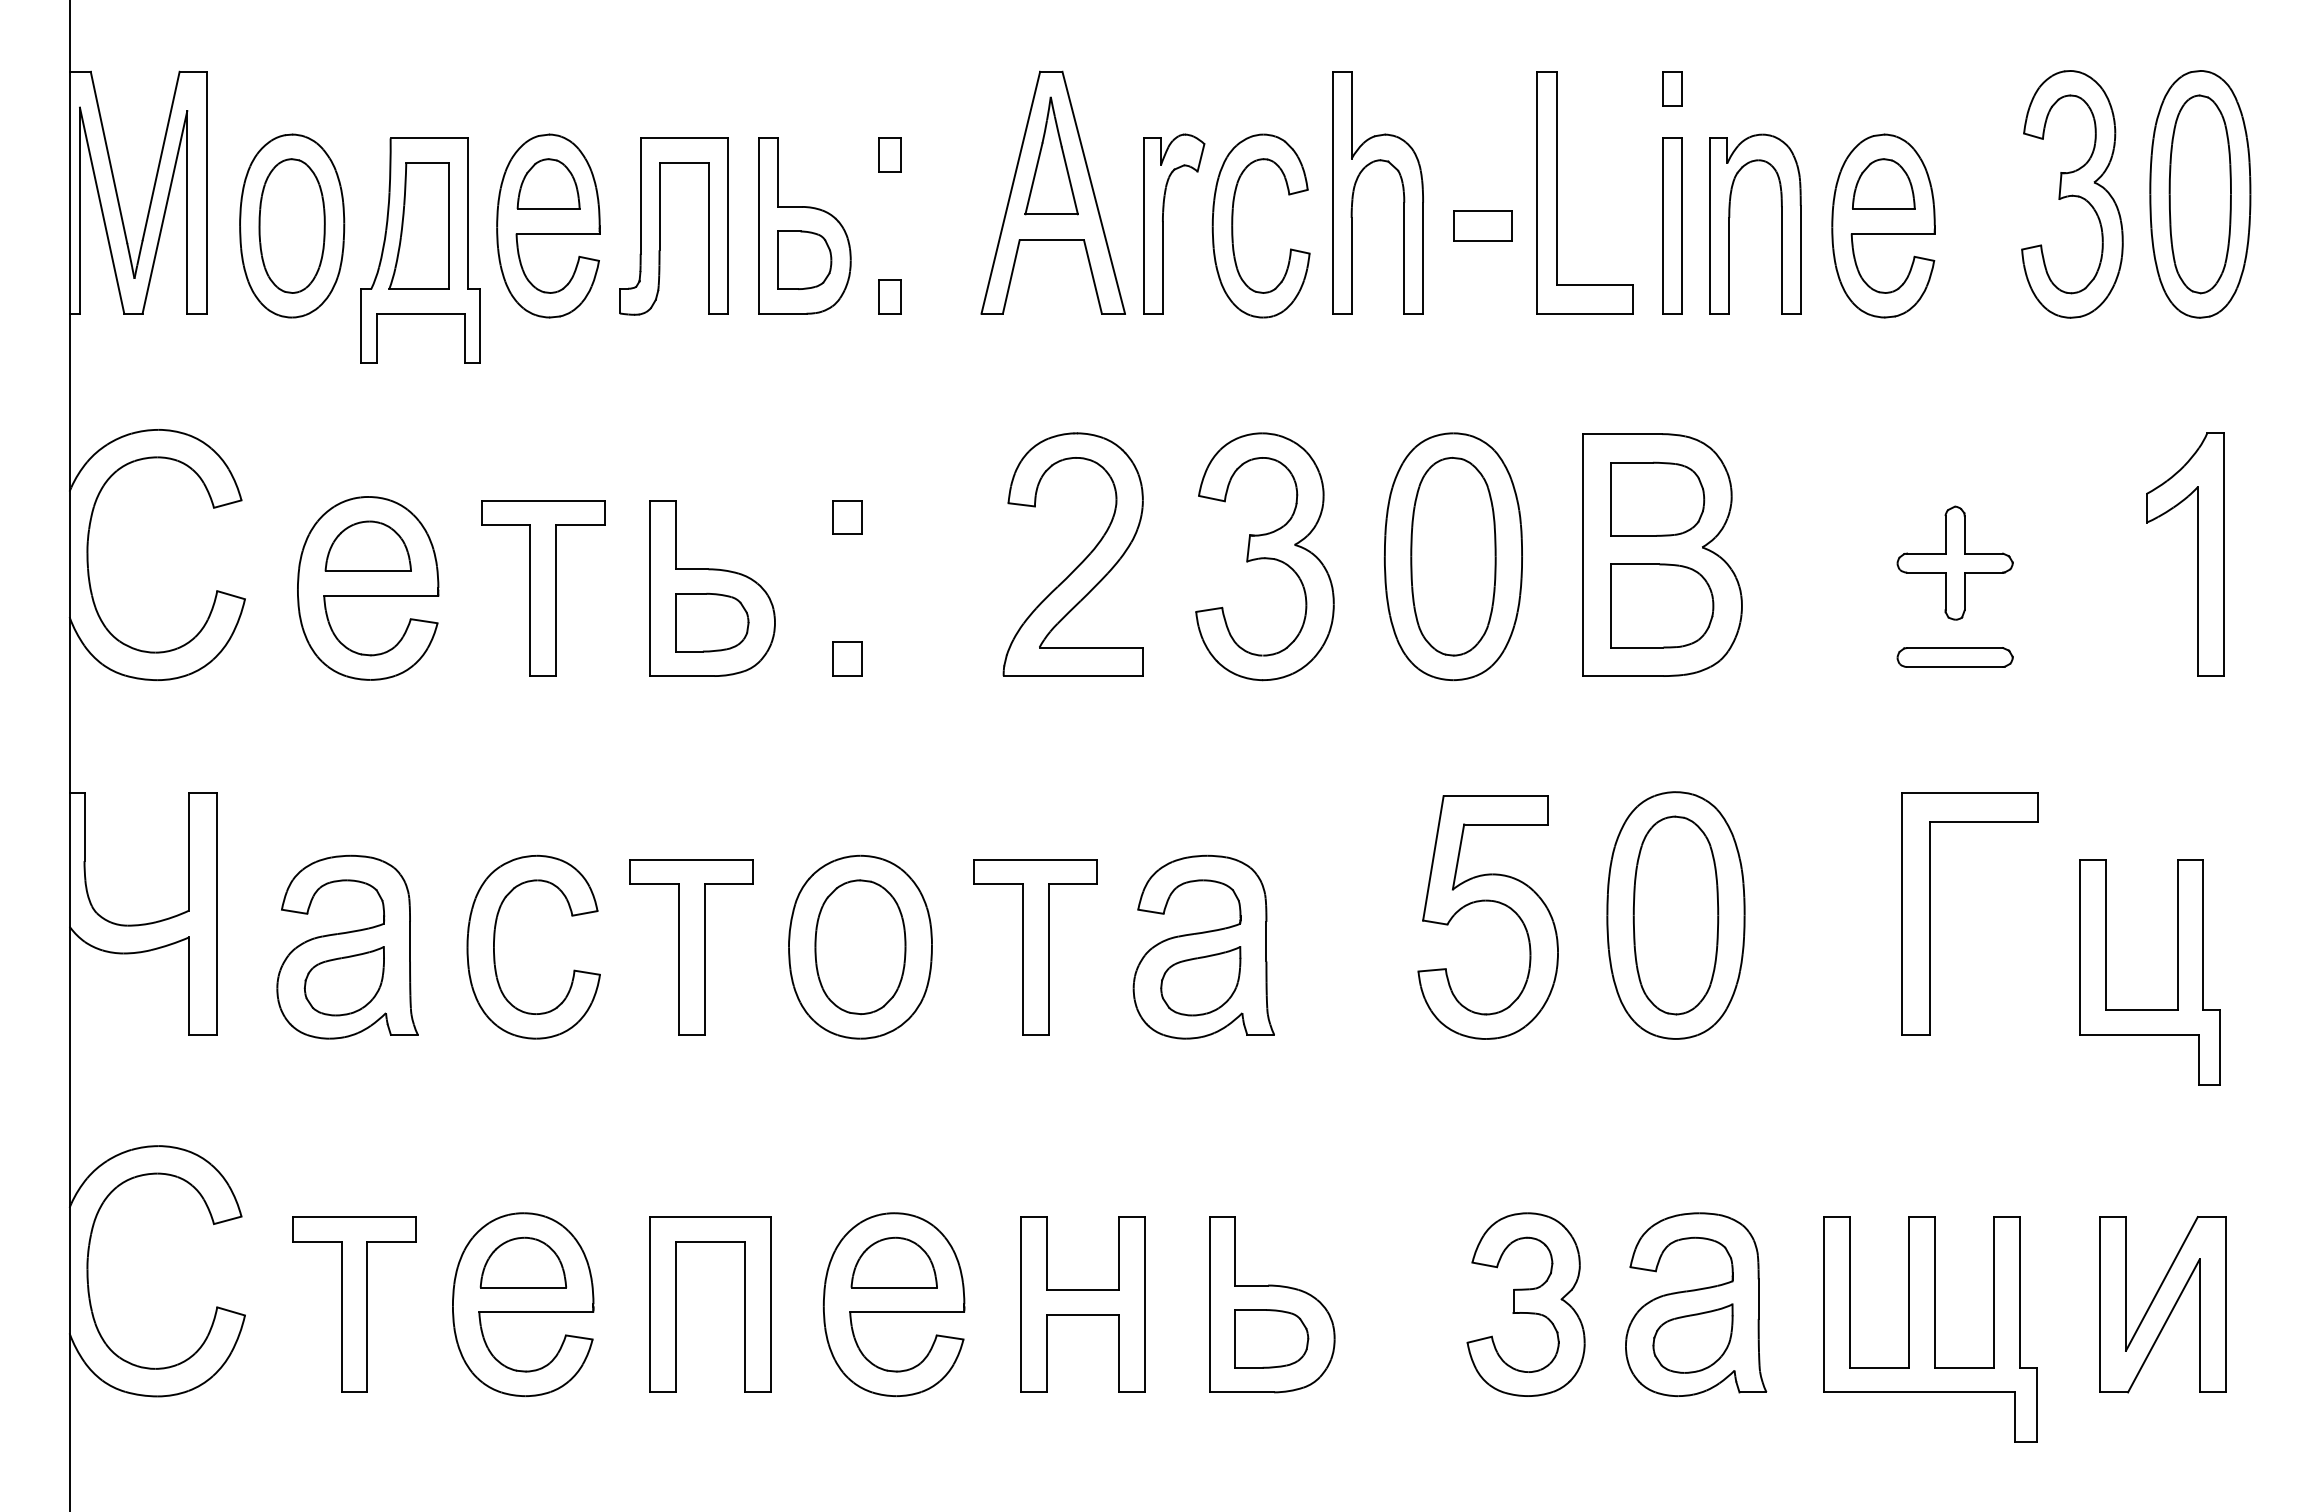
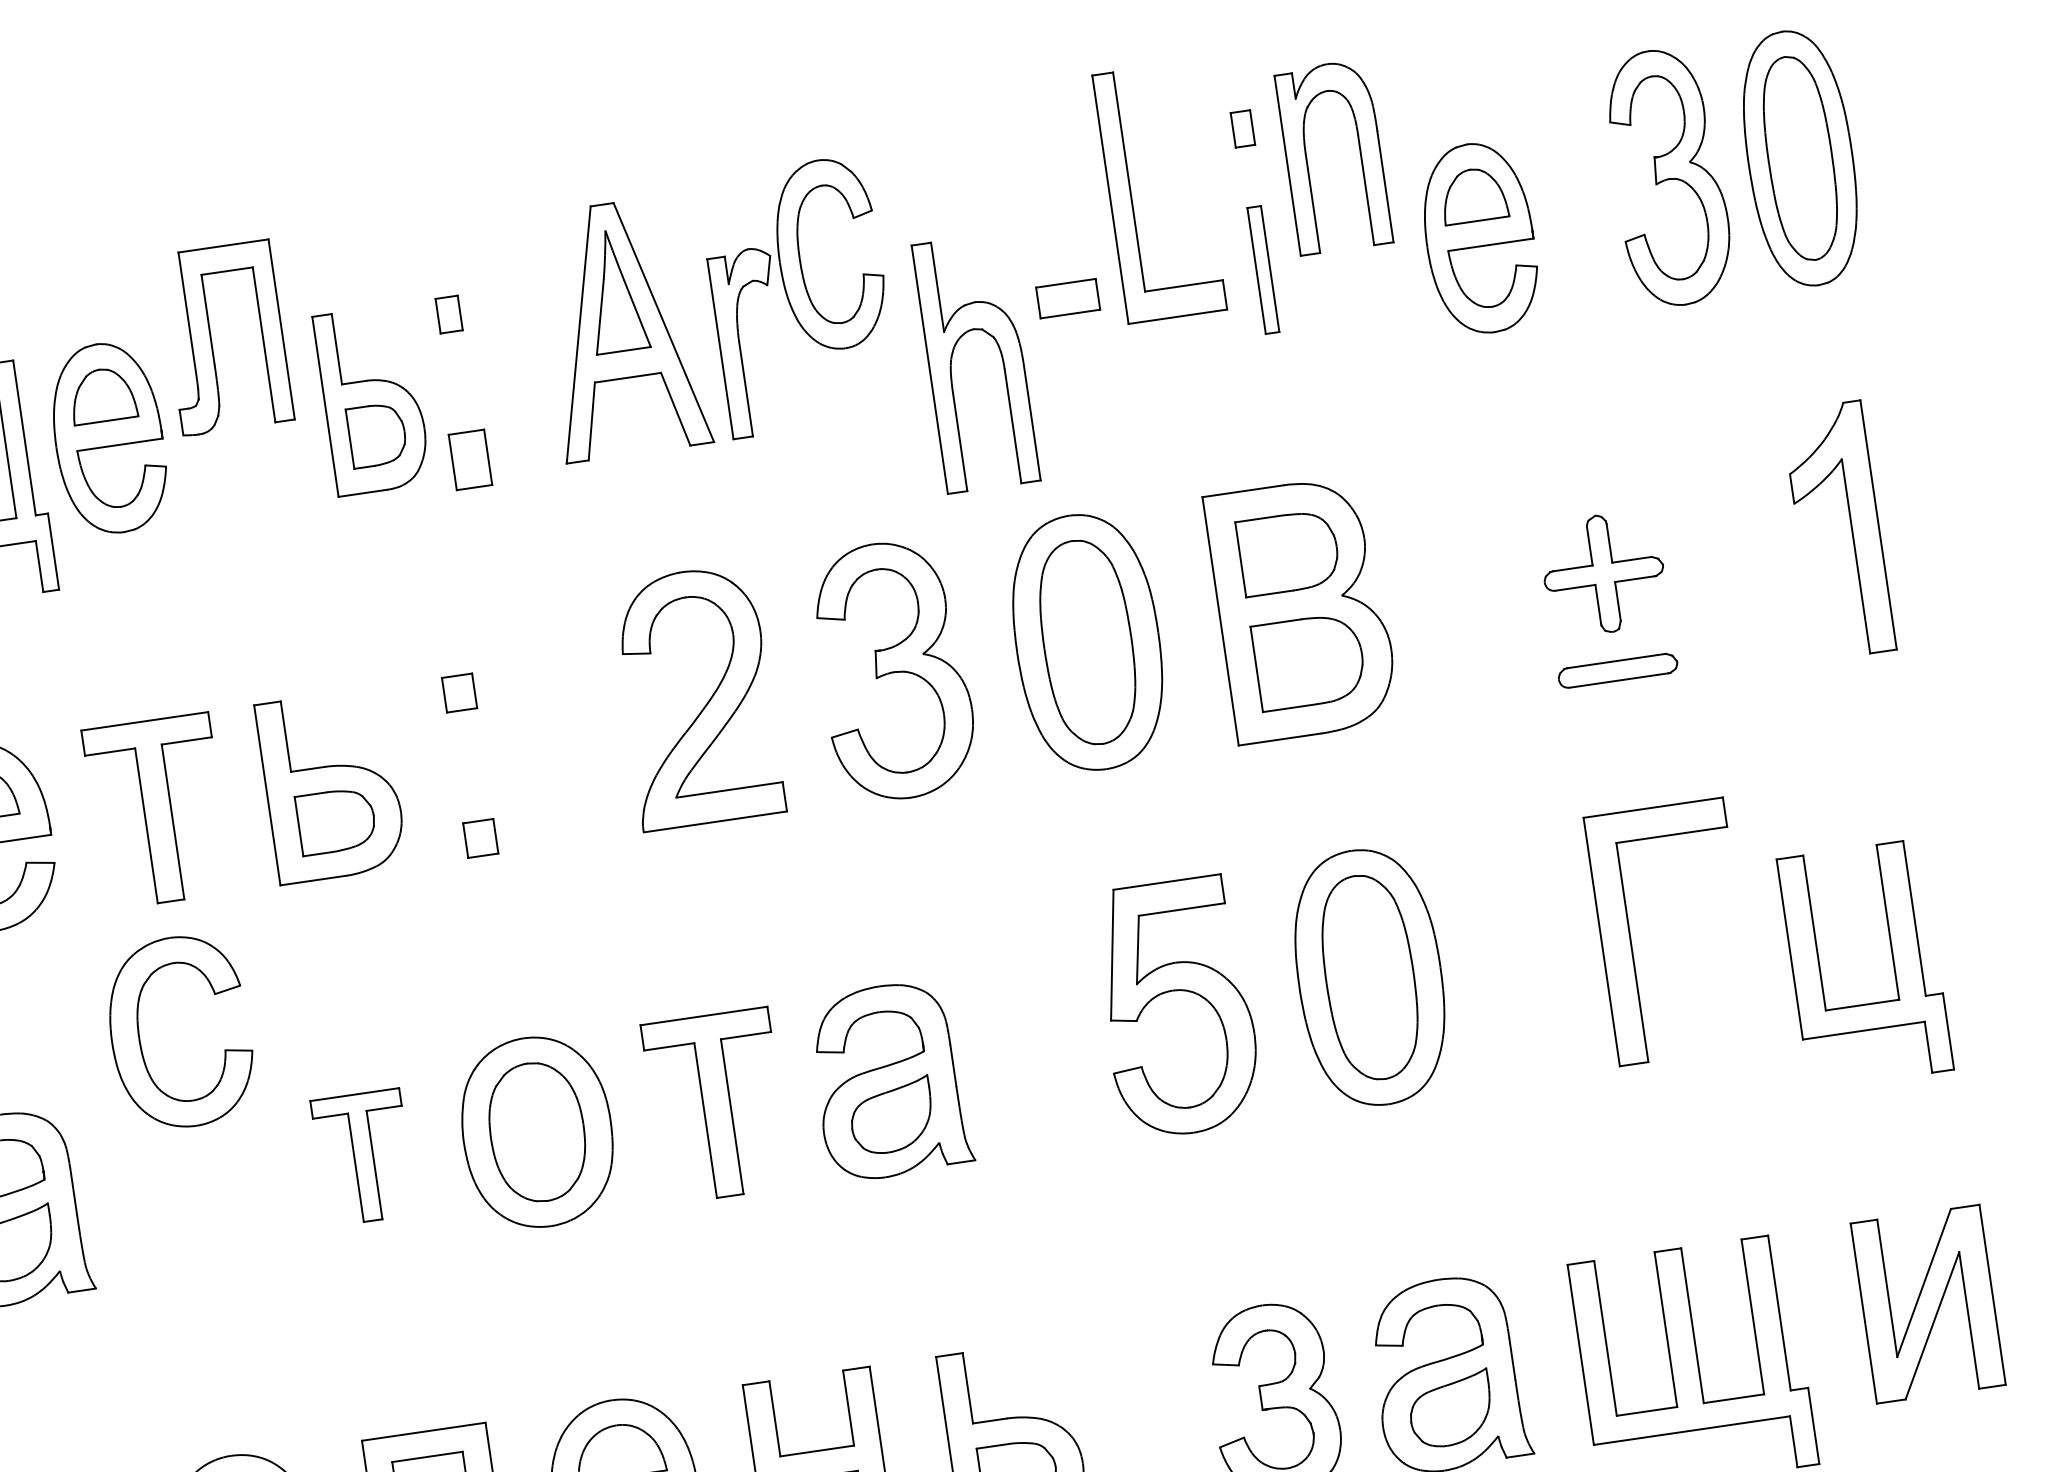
part: (1355, 187) -> (952, 360), moved
part: (1557, 192) -> (1131, 196), moved
part: (1730, 217) -> (1307, 154), moved
part: (1233, 225) -> (801, 258), moved
part: (1672, 225) -> (1263, 269), size x0.7
part: (660, 226) -> (212, 339), moved
part: (889, 296) -> (469, 459), size x1.6
part: (495, 938) -> (139, 1029), moved
part: (691, 947) -> (363, 1157), size x0.7

